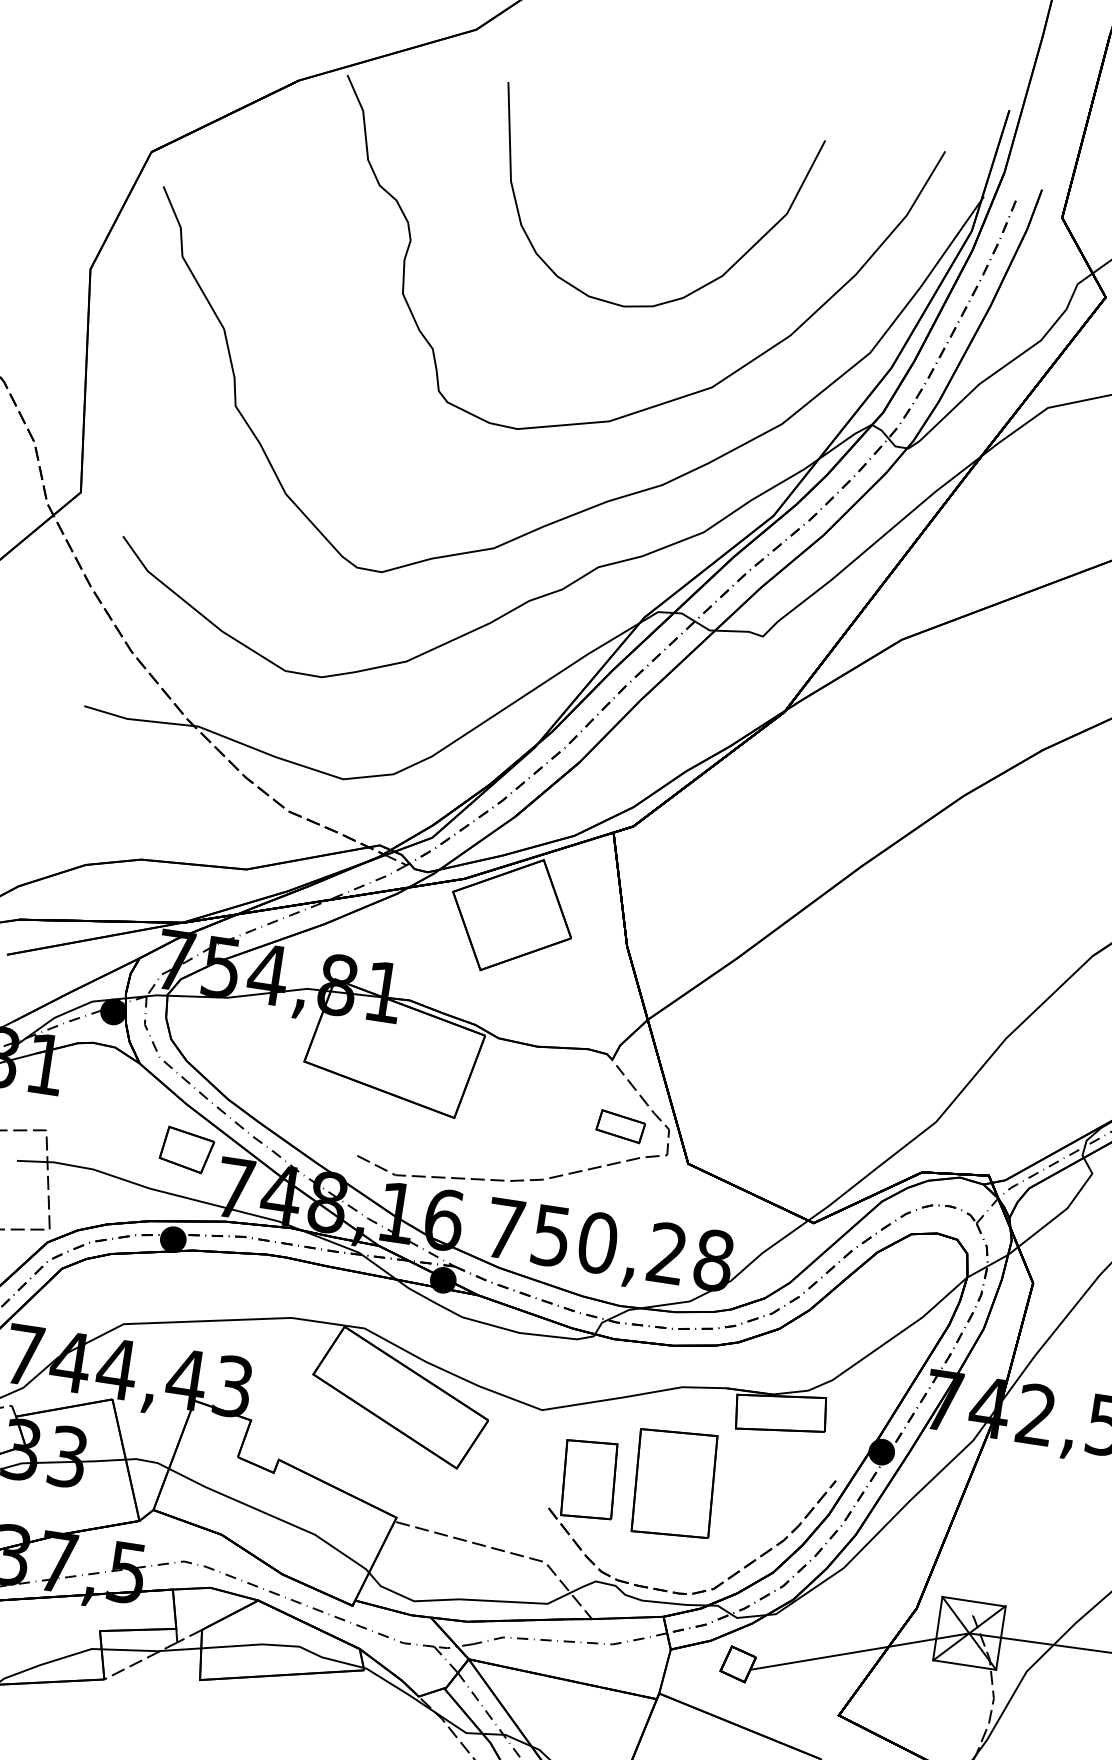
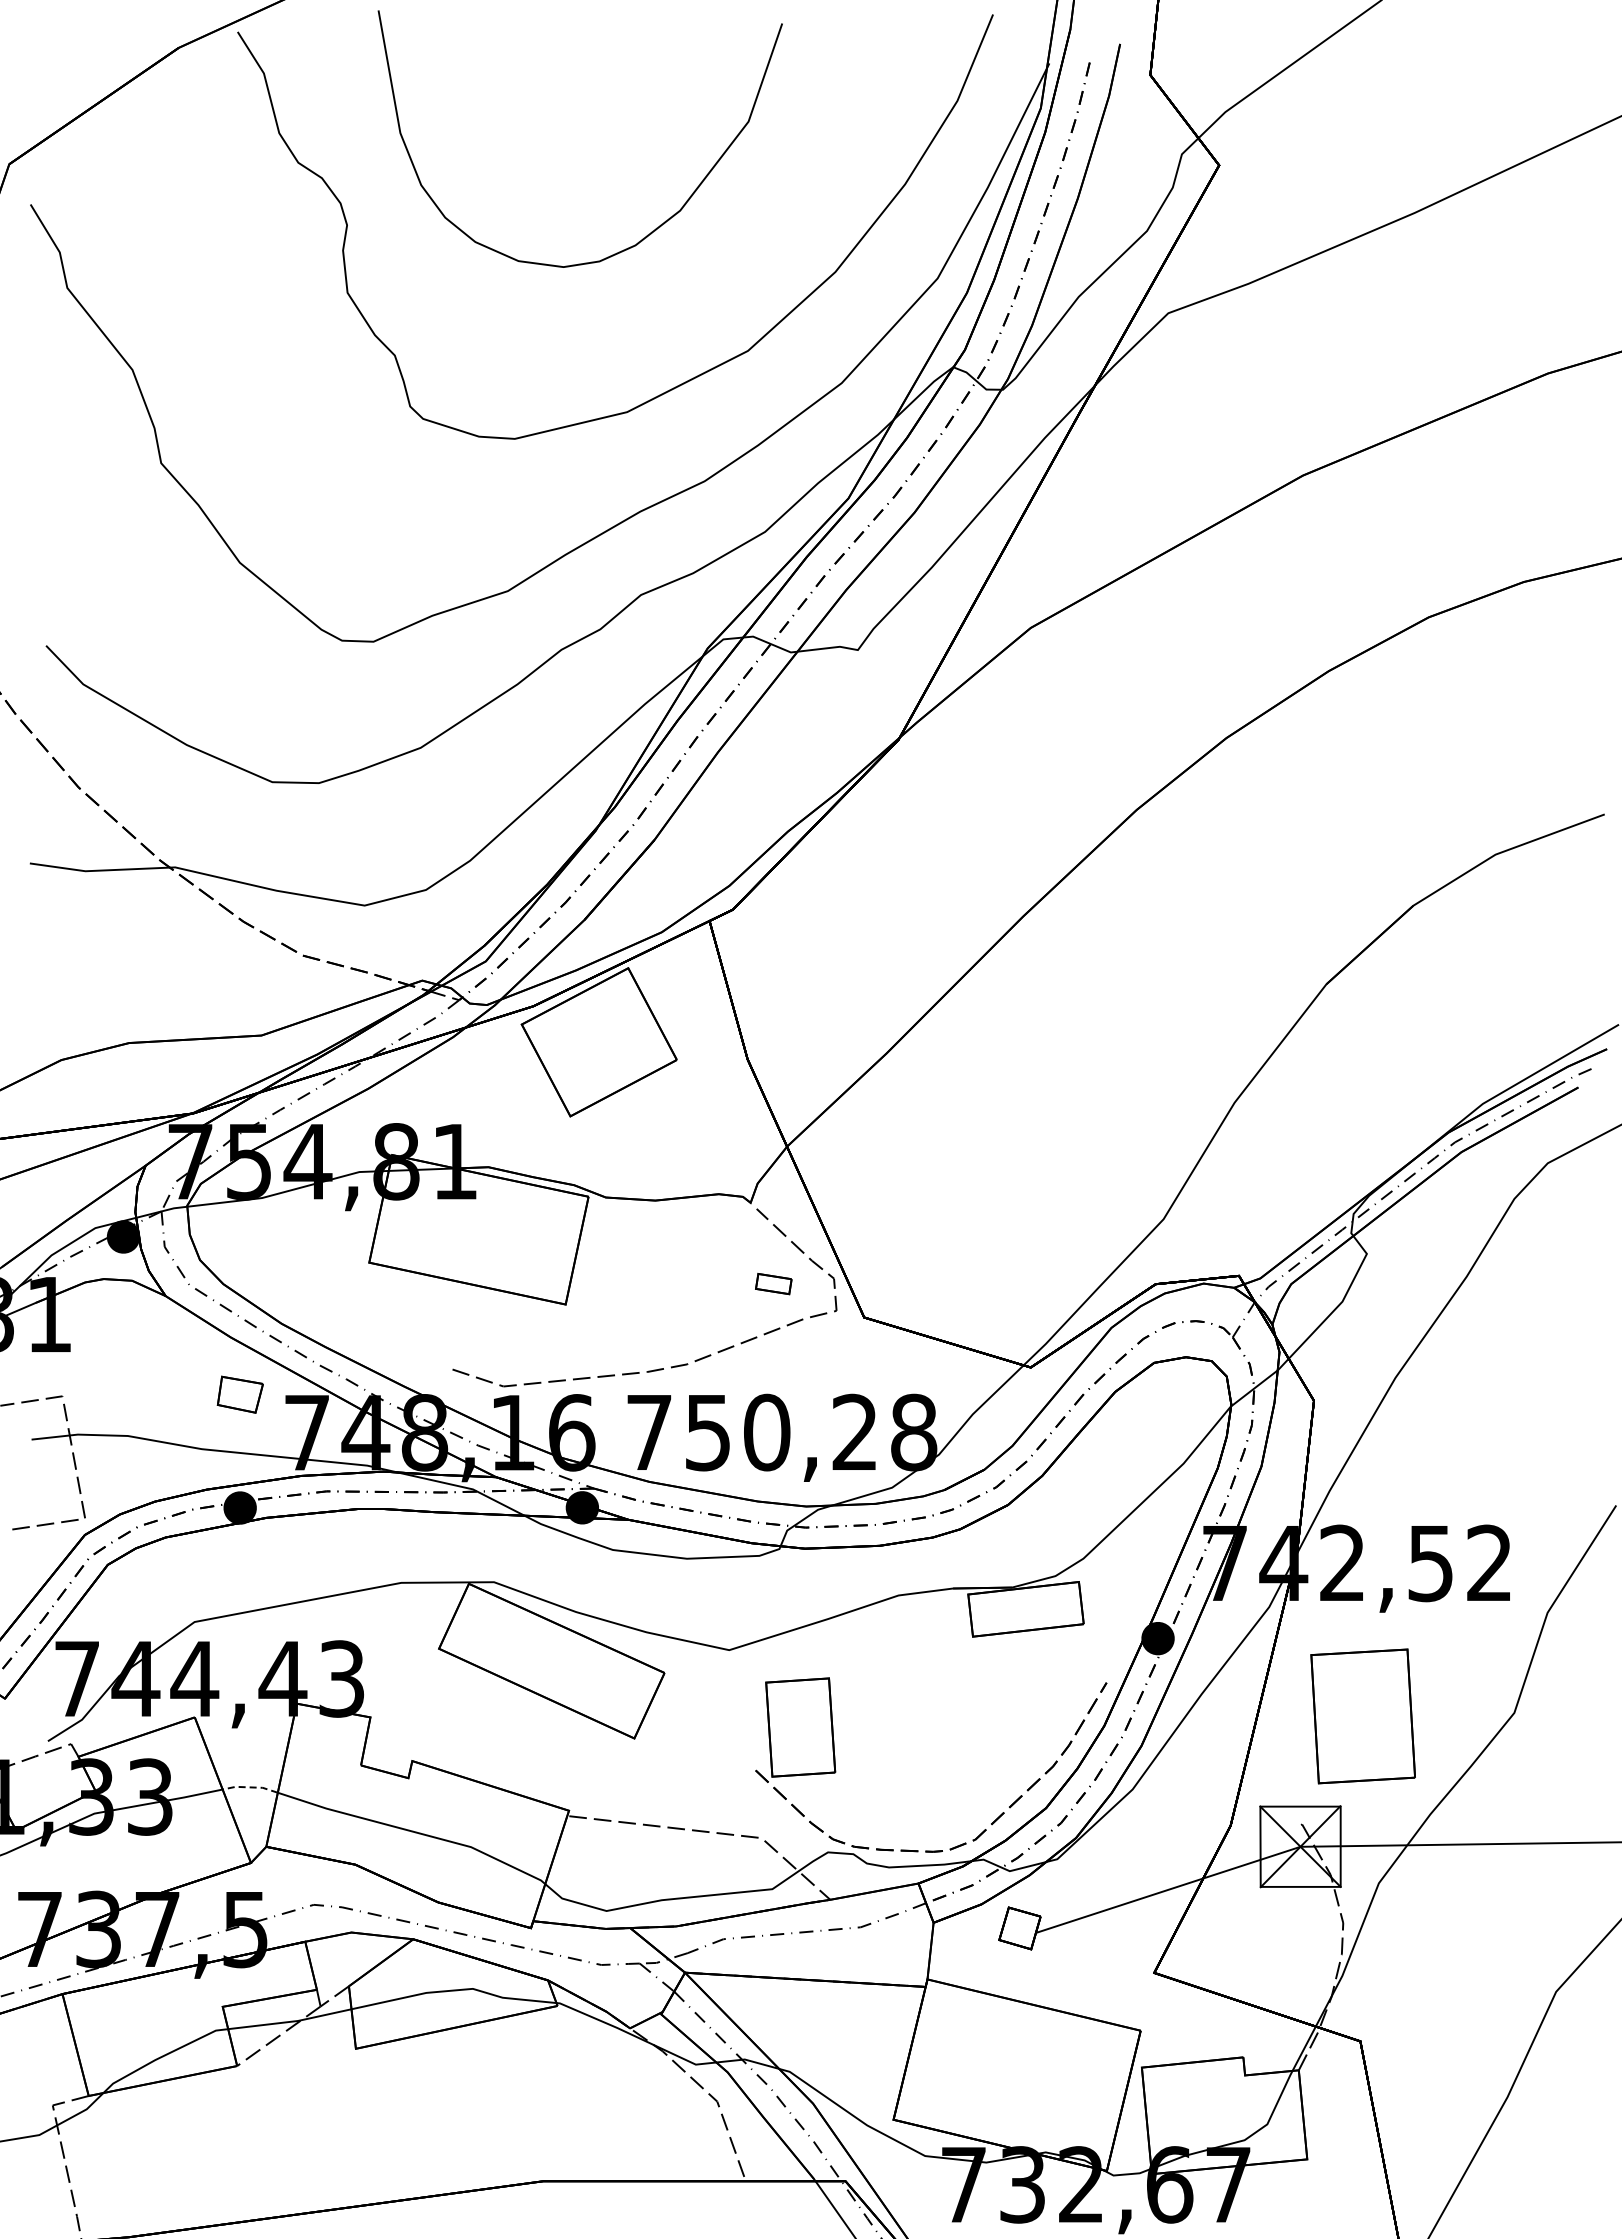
curve: (697, 288) -> (651, 231), moved
part: (620, 1126) -> (773, 1283), size x0.6
part: (187, 1150) -> (240, 1394), size x0.7
line: (148, 1461) -> (250, 1787), solid -> dashed
part: (674, 1483) -> (1362, 1716), moved

